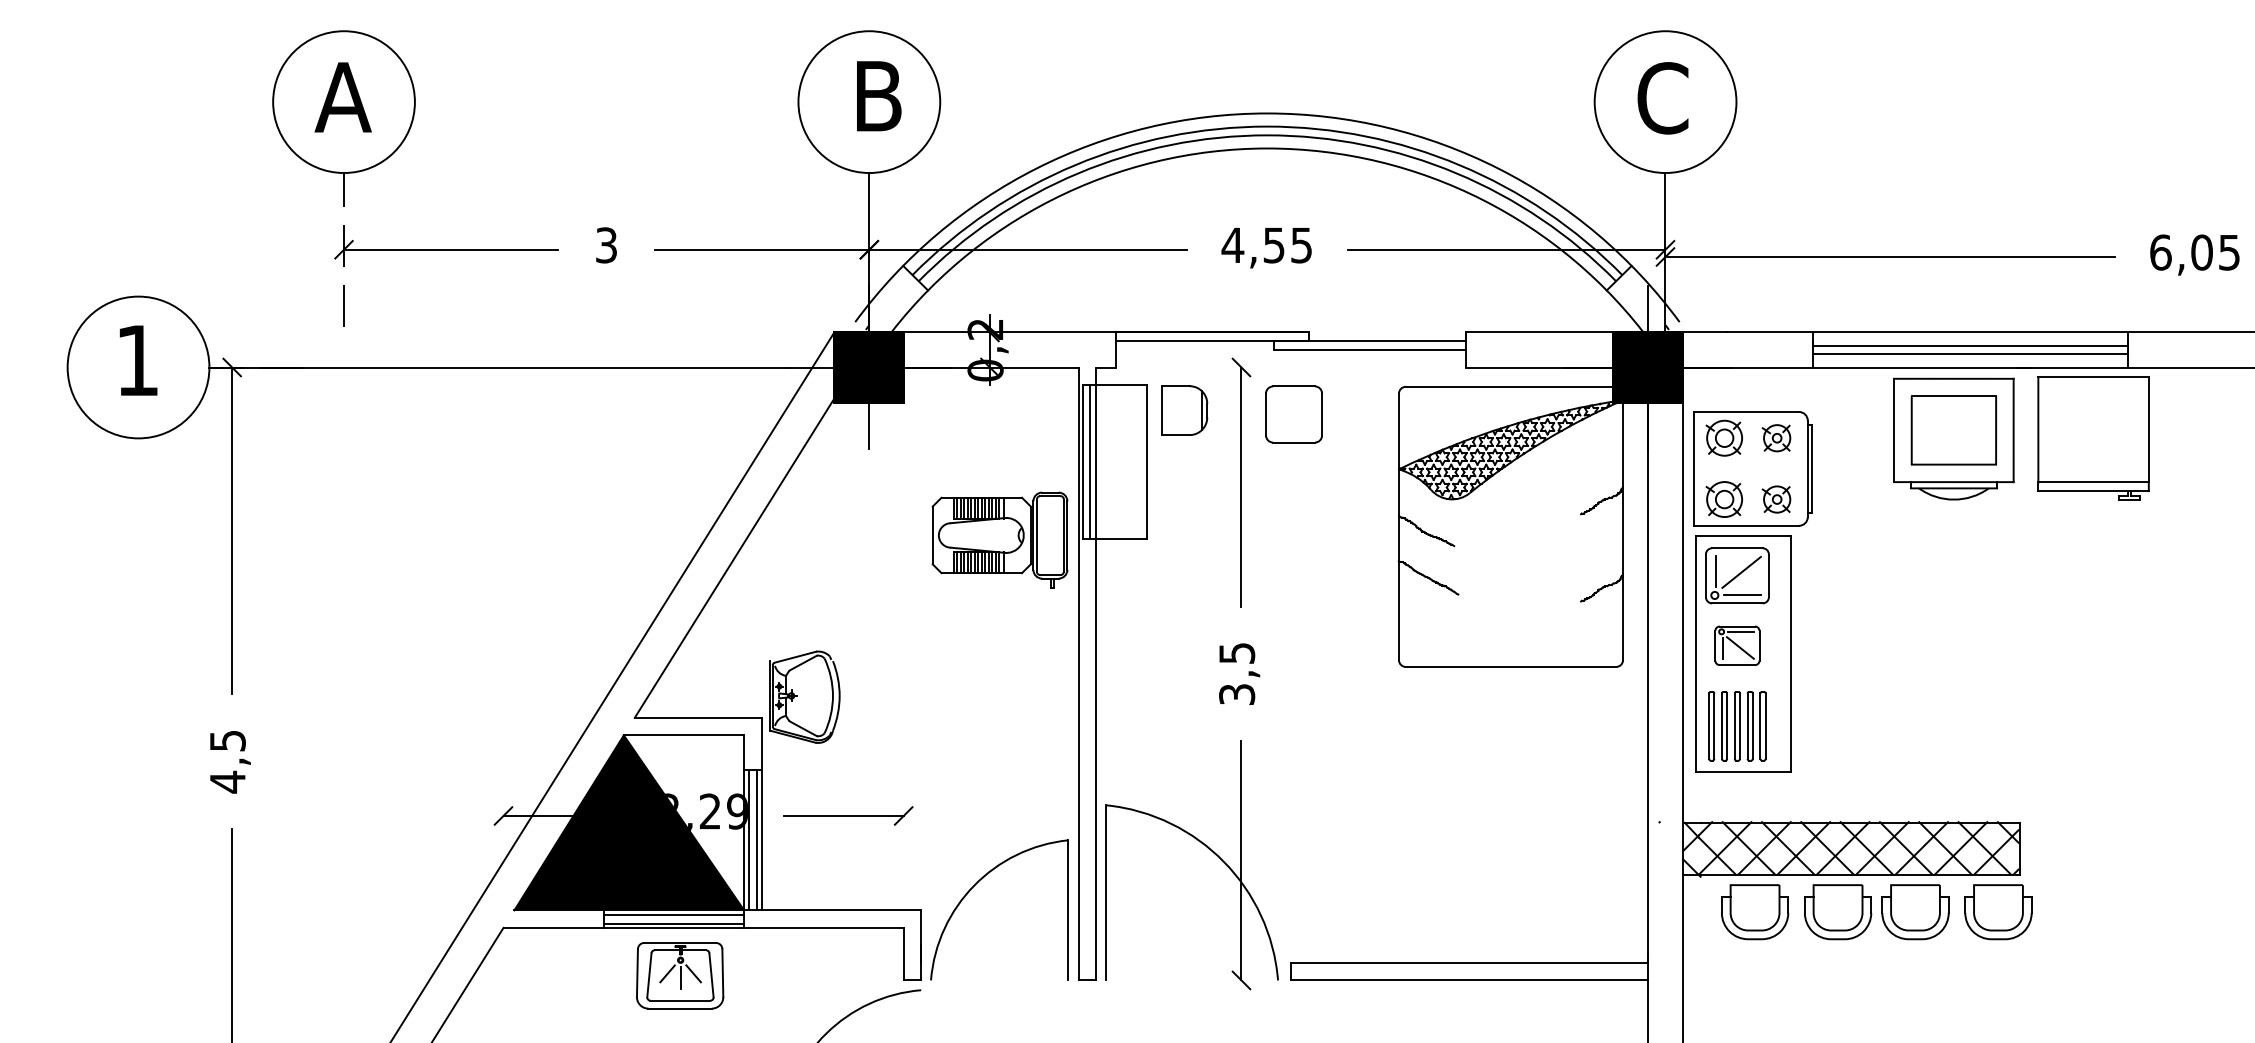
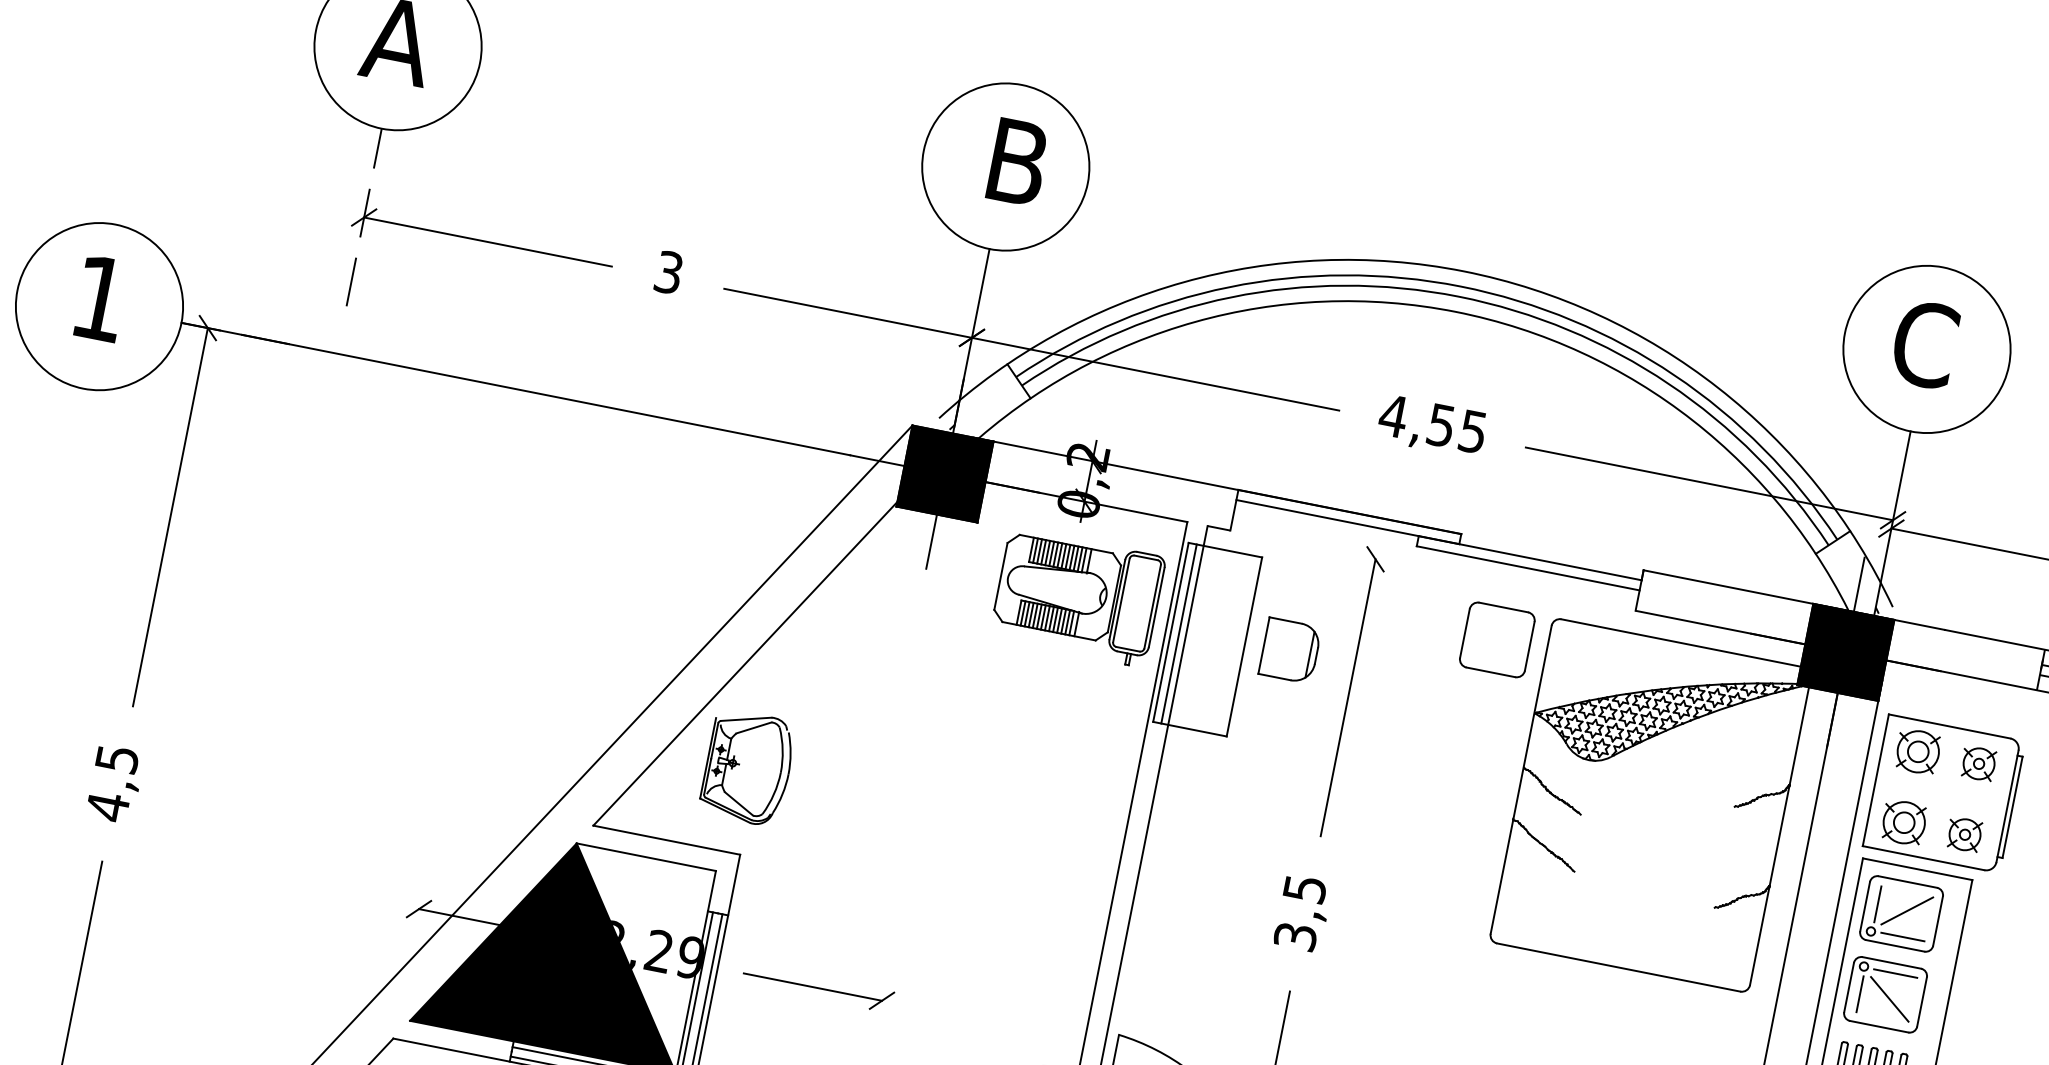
part: (1184, 410) -> (1290, 650), moved
part: (1293, 414) -> (1496, 639), moved
part: (999, 539) -> (1077, 596), moved
part: (1737, 645) -> (1885, 994), size x1.43
part: (804, 696) -> (747, 766), moved

